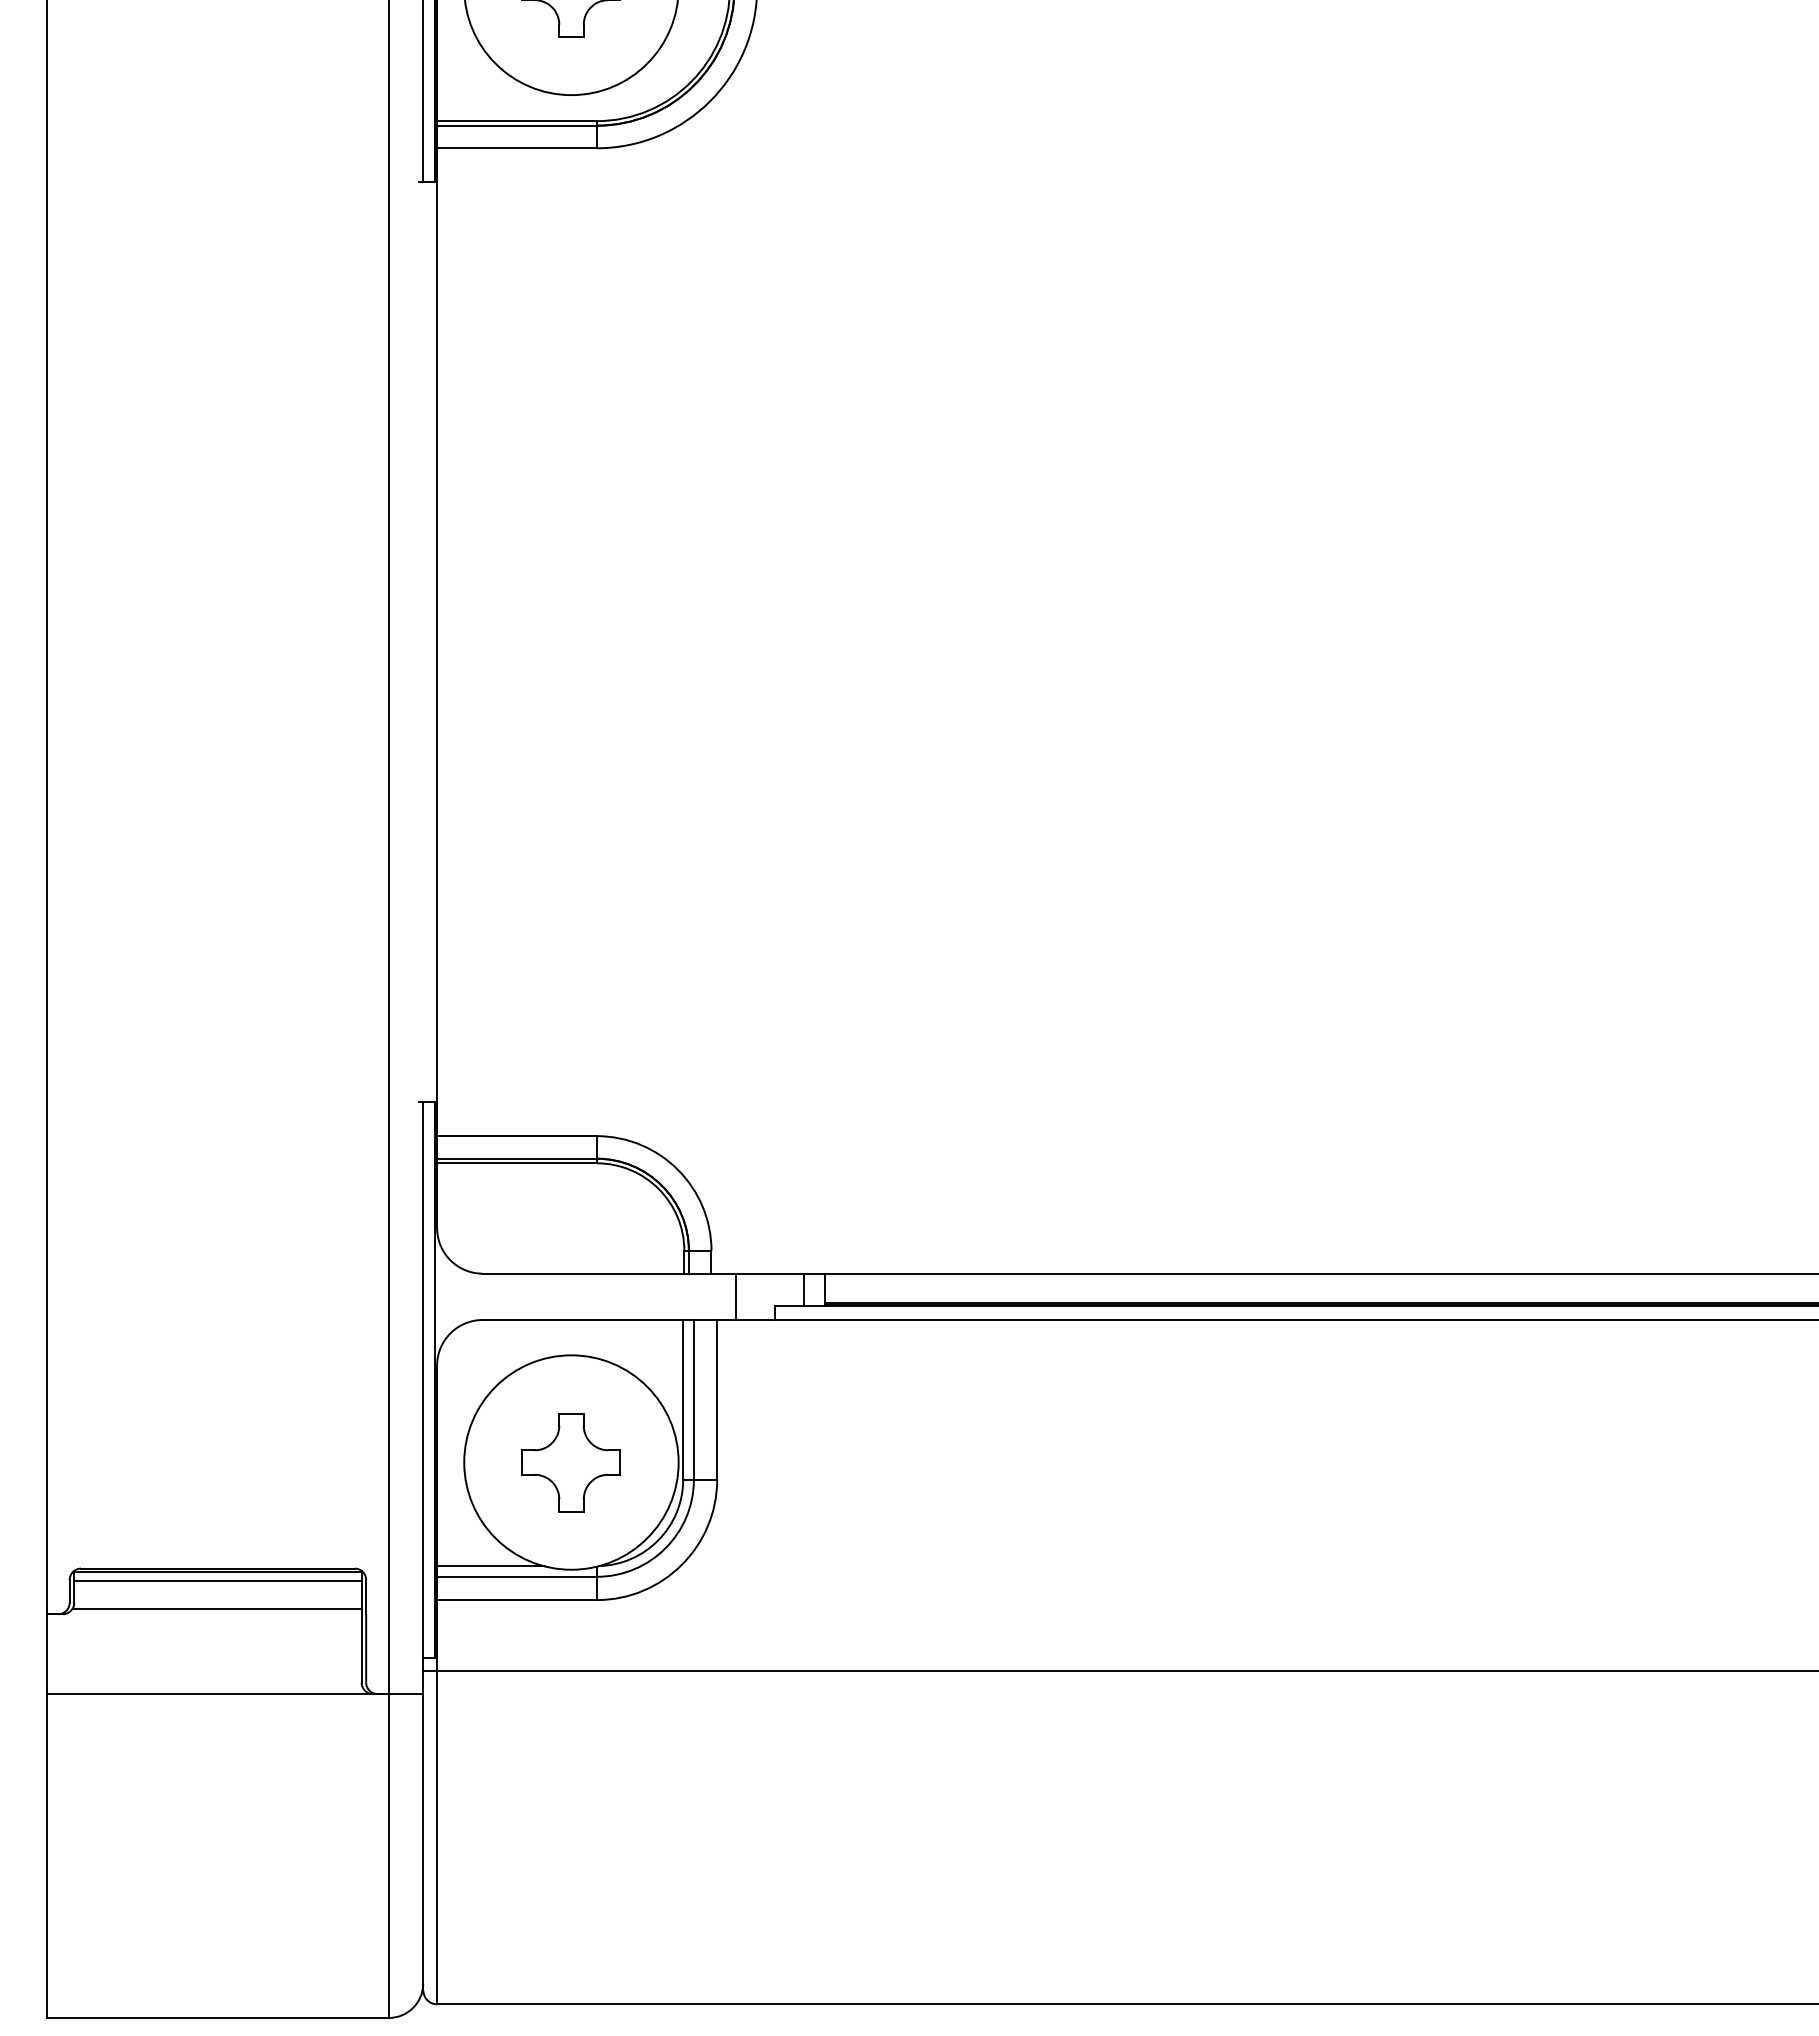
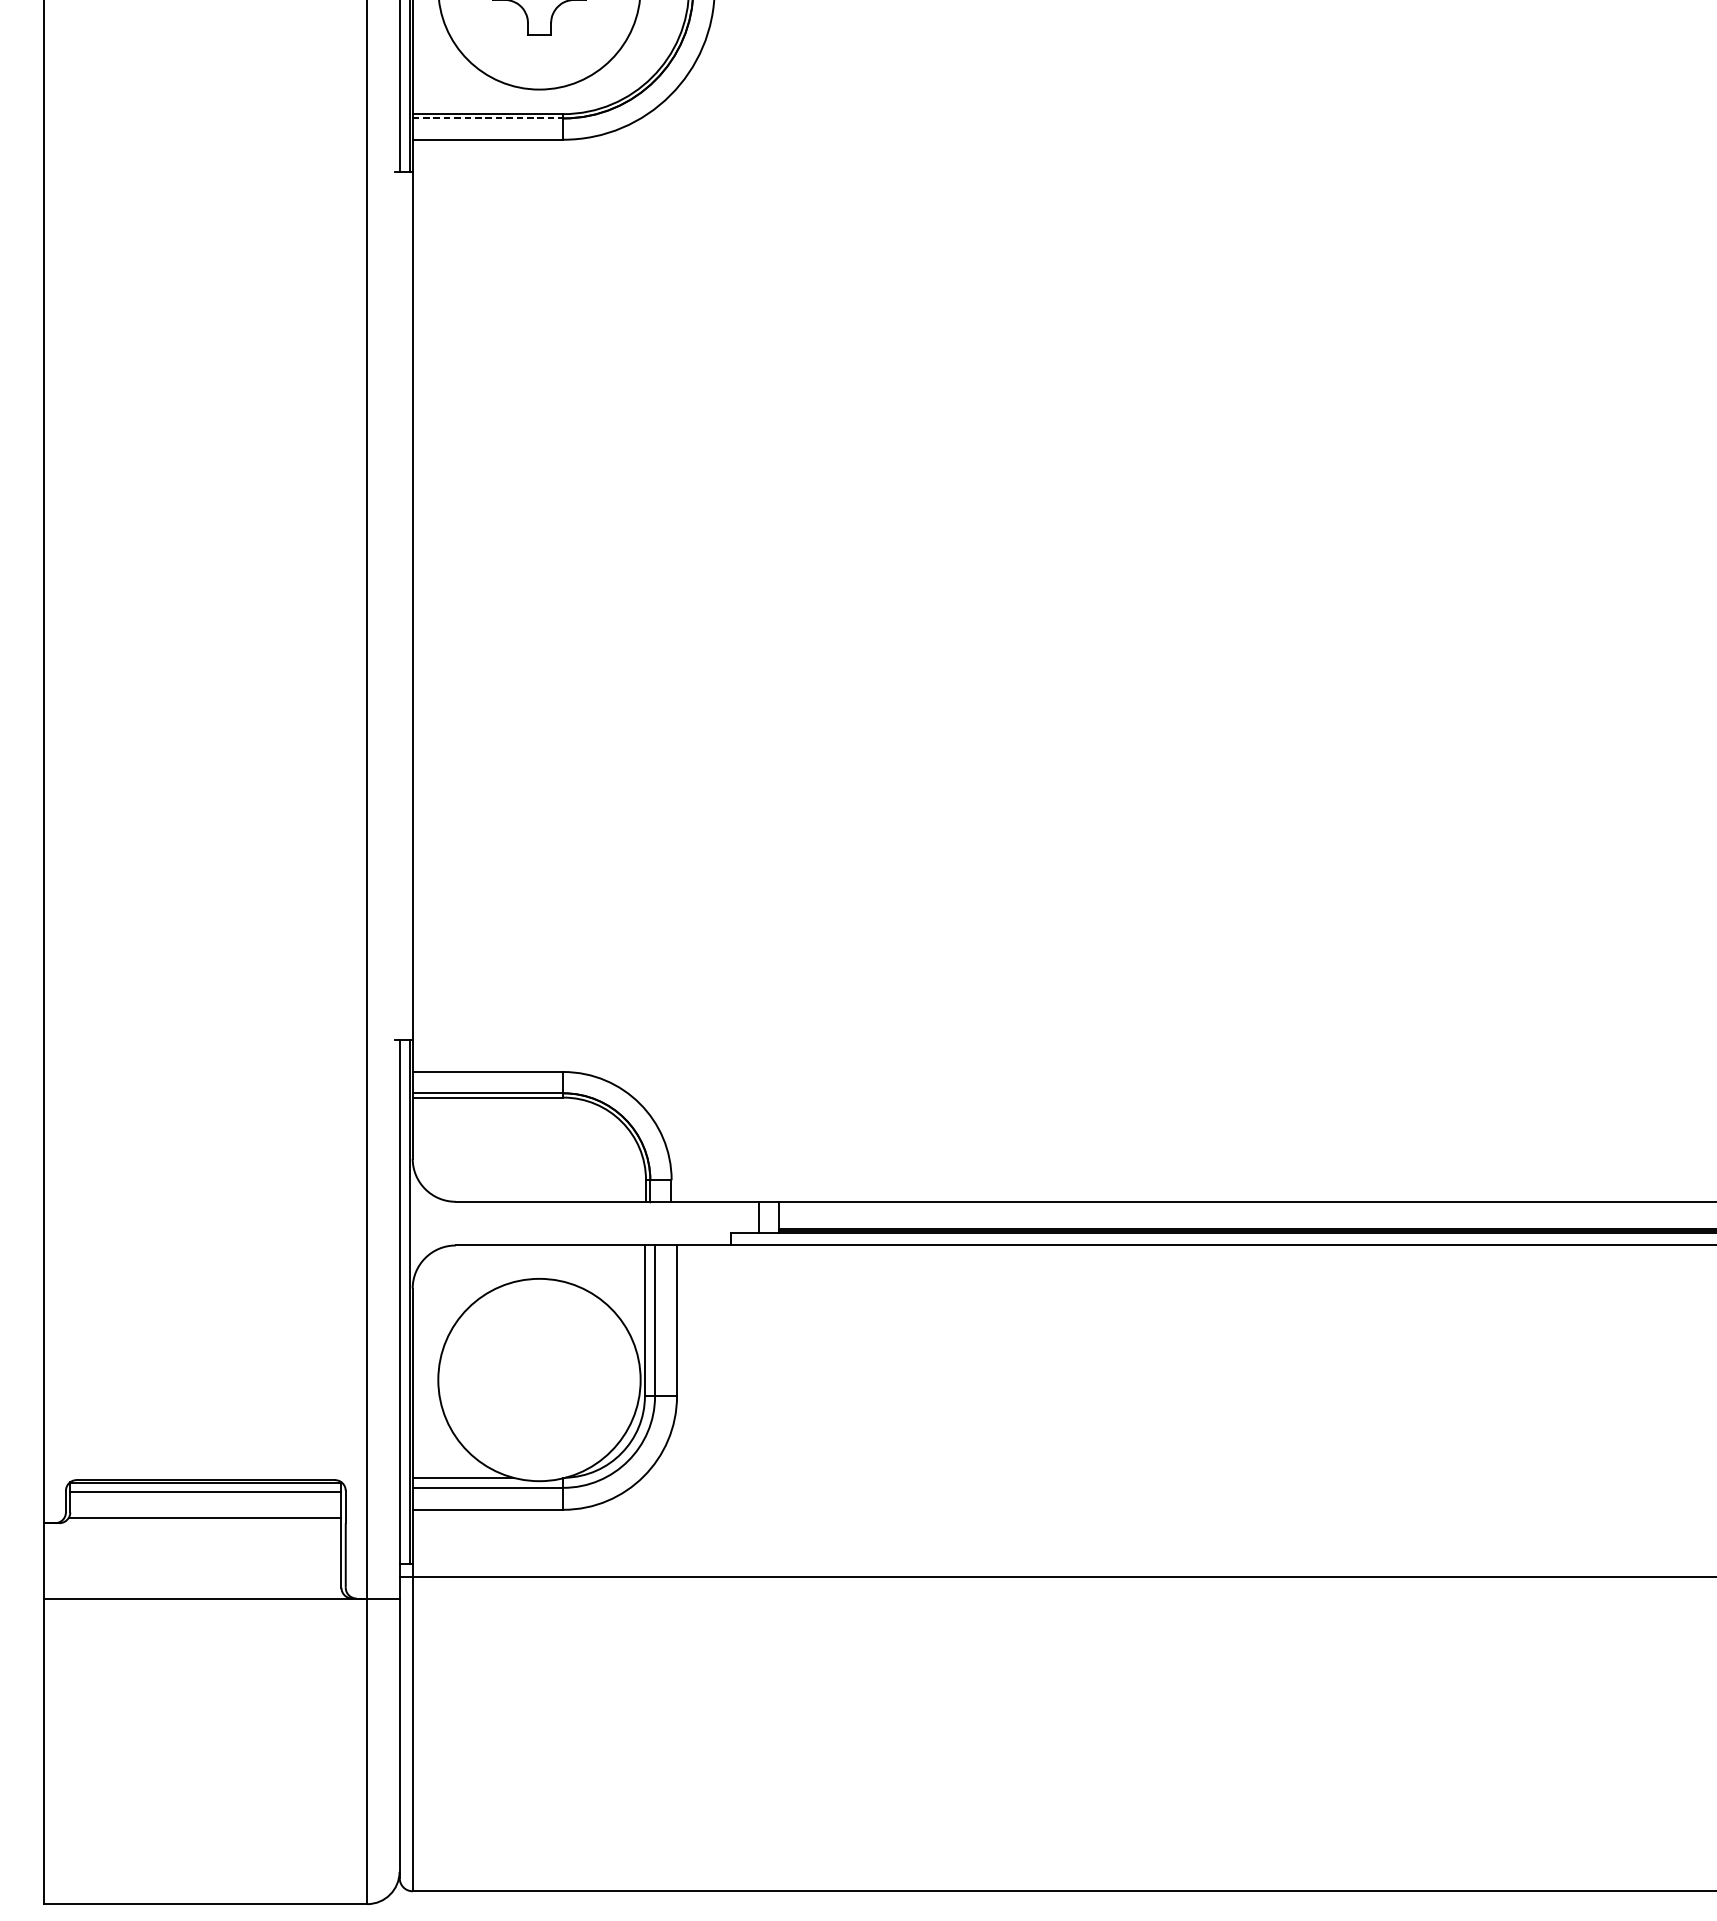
line: (516, 125) -> (487, 118), solid -> dashed
line: (735, 1296) -> (694, 1223), removed
part: (570, 1462) -> (538, 1379), removed

